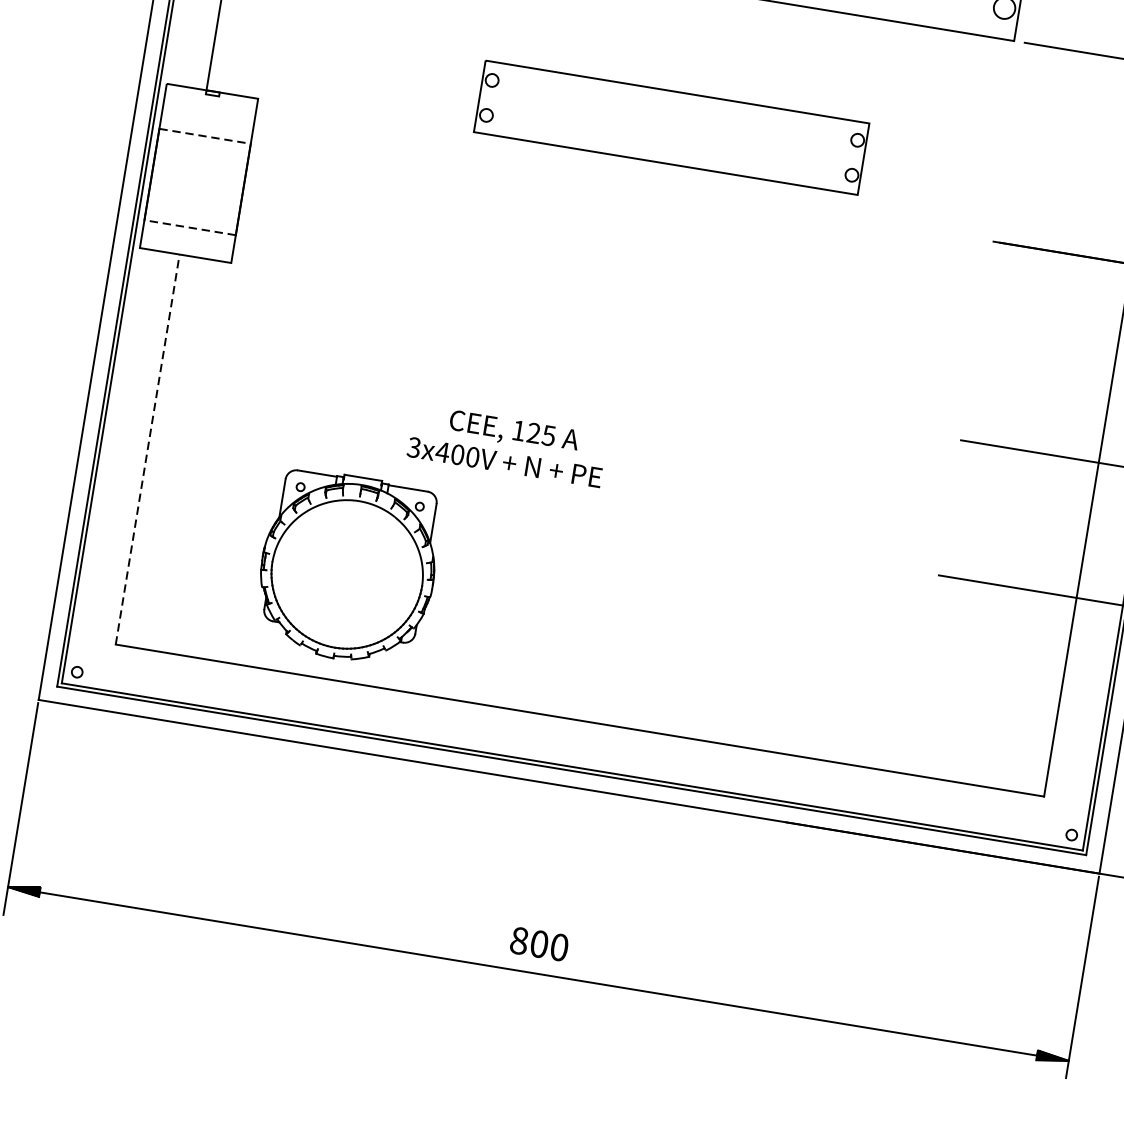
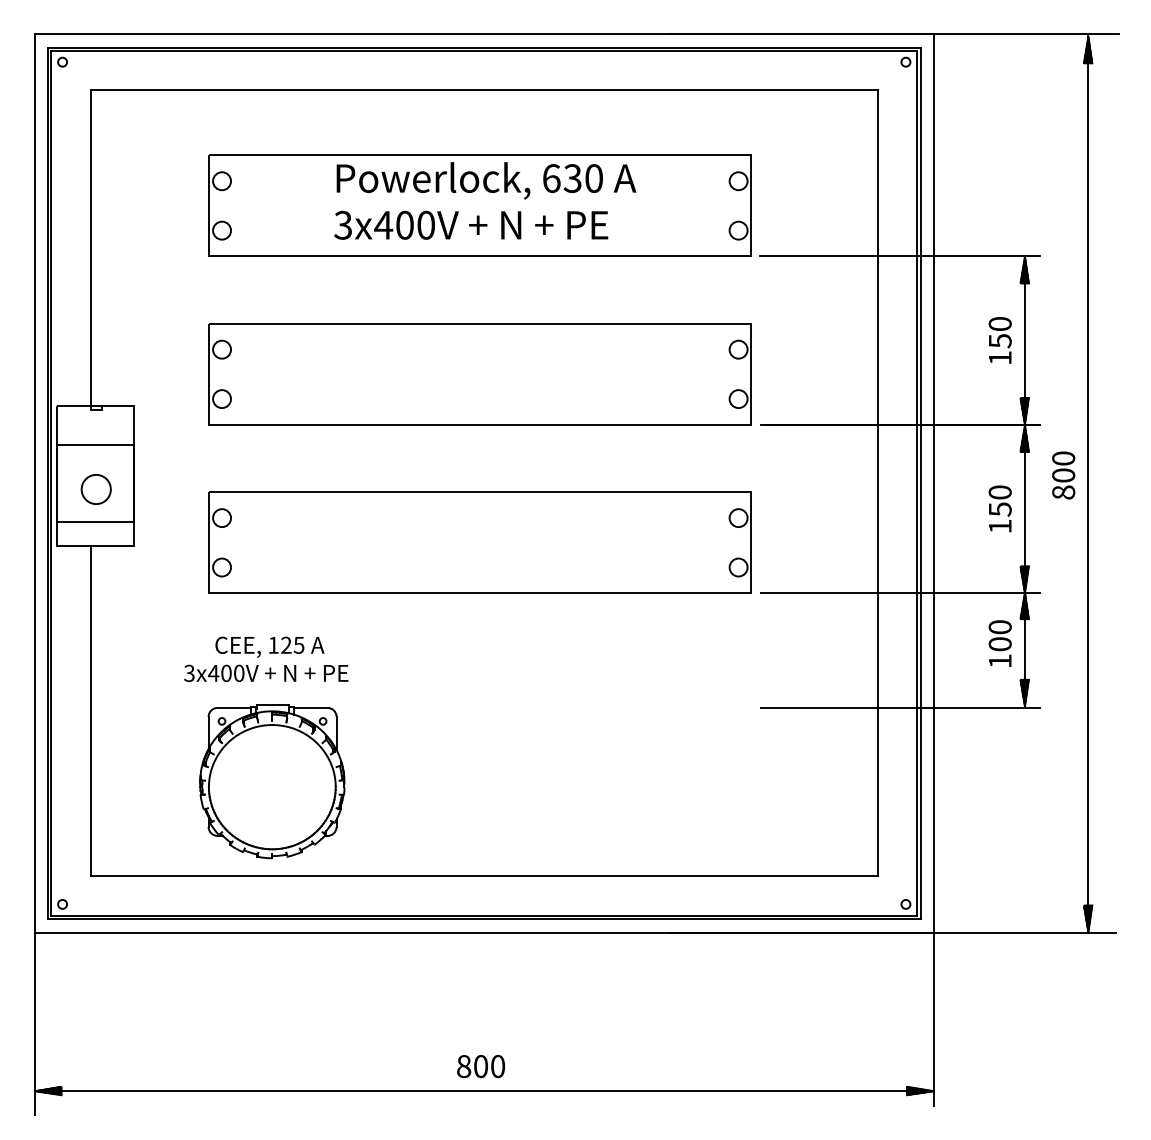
part: (671, 127) -> (479, 374), size x1.67
line: (204, 136) -> (95, 444), dashed -> solid
circle: (196, 189) -> (95, 489), added
line: (189, 228) -> (95, 522), dashed -> solid
part: (638, 325) -> (479, 542), added
text: (507, 446) -> (266, 659), moved
line: (147, 448) -> (90, 710), dashed -> solid

